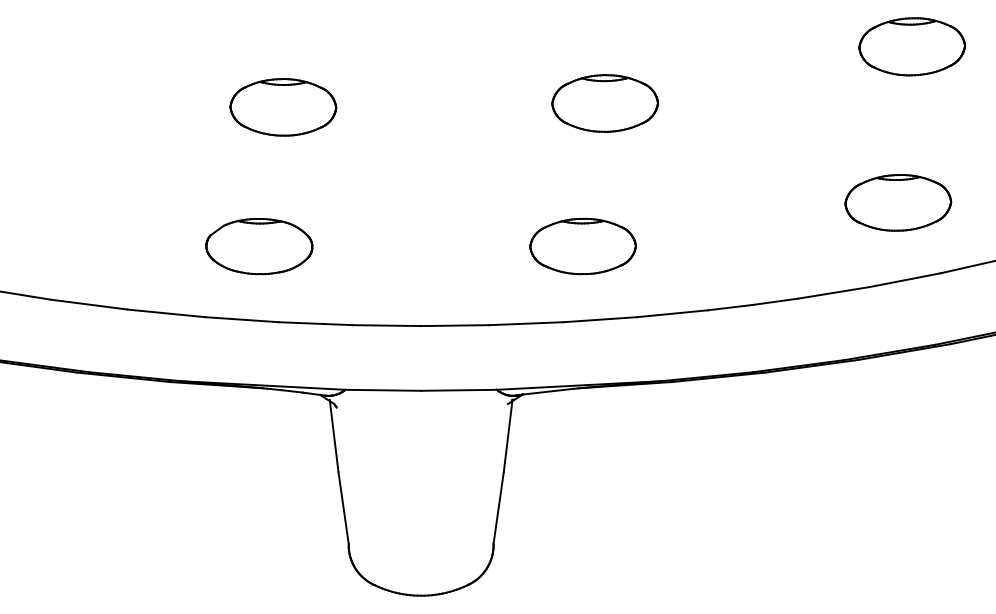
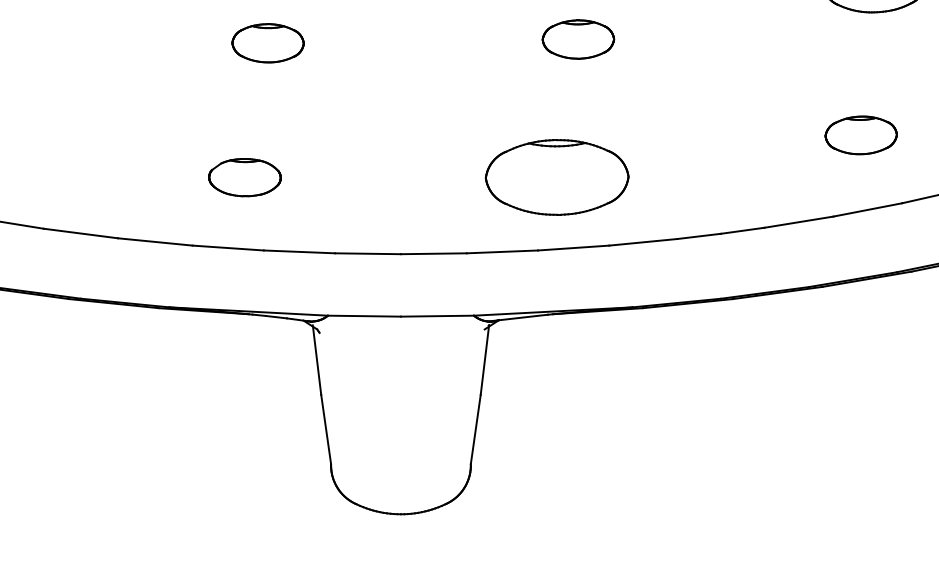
part: (604, 103) -> (577, 39), size x0.7
part: (283, 107) -> (268, 43), size x0.7
part: (898, 202) -> (861, 135), size x0.7
part: (259, 246) -> (245, 177), size x0.7
part: (582, 246) -> (556, 177), size x1.4

